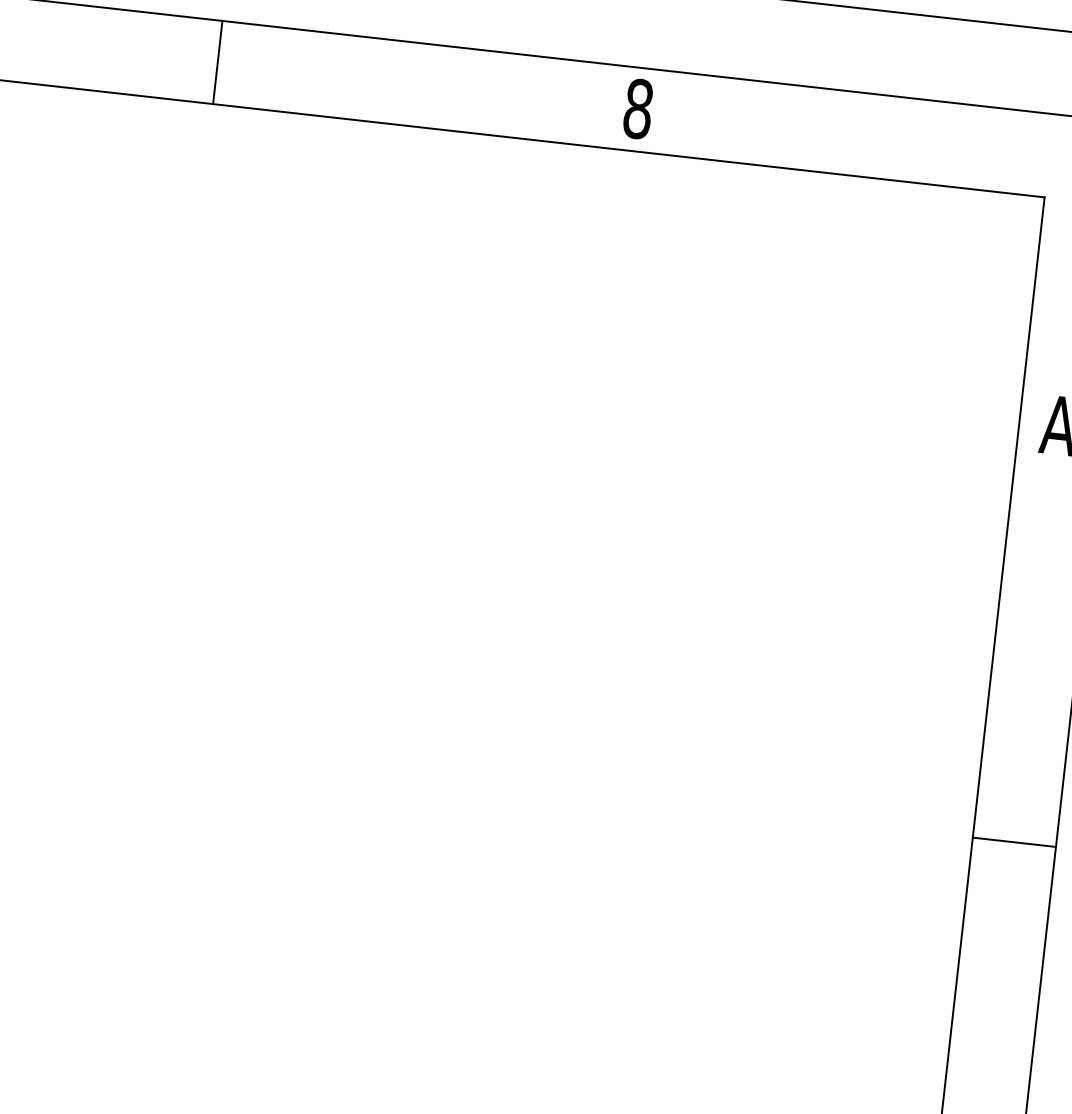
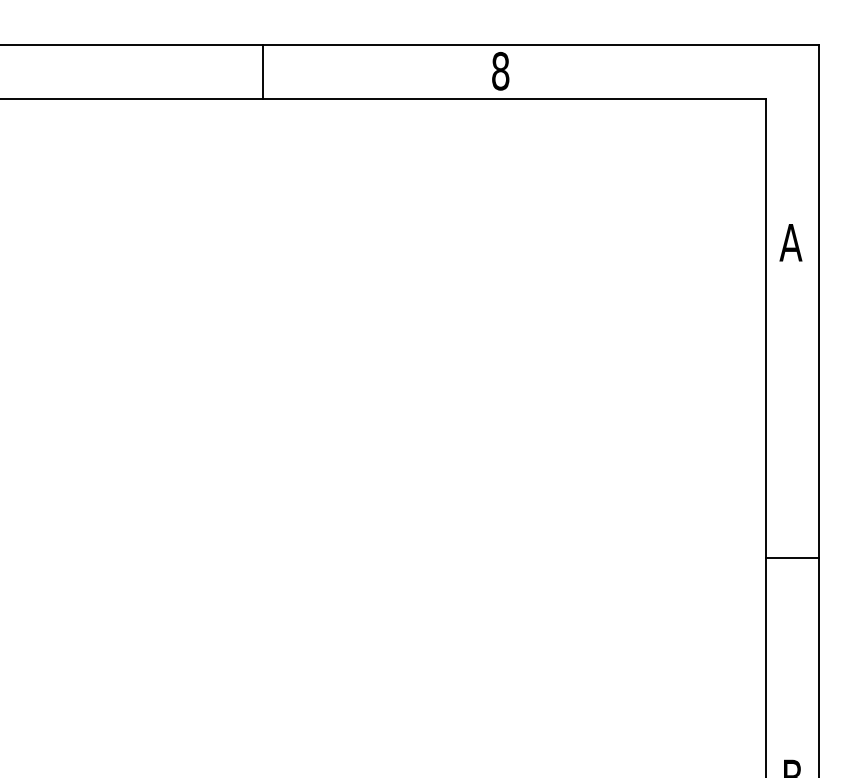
line: (217, 62) -> (262, 71), moved
line: (1014, 842) -> (792, 558), moved

